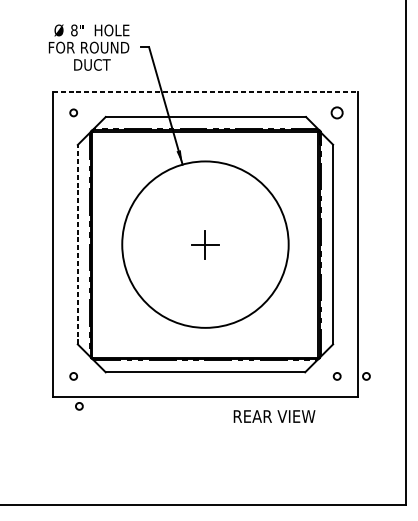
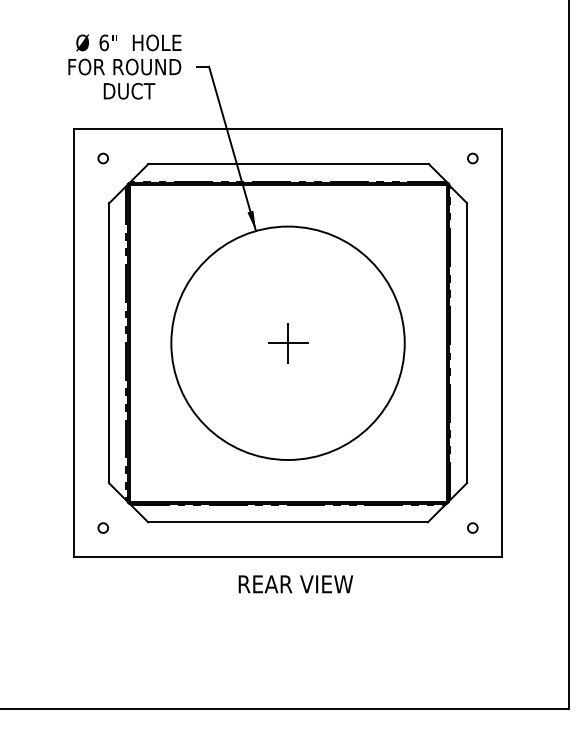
text: (73, 30) -> (103, 42), 8 -> 6
line: (205, 92) -> (288, 129), dashed -> solid
circle: (337, 112) -> (472, 158), size x0.62
line: (78, 244) -> (109, 343), dashed -> solid
circle: (366, 376) -> (513, 527), removed
circle: (78, 405) -> (110, 569), removed
text: (274, 416) -> (295, 584), moved

